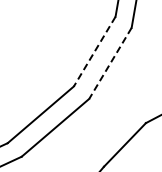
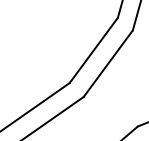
line: (94, 51) -> (93, 50), dashed -> solid
line: (110, 63) -> (108, 63), dashed -> solid

